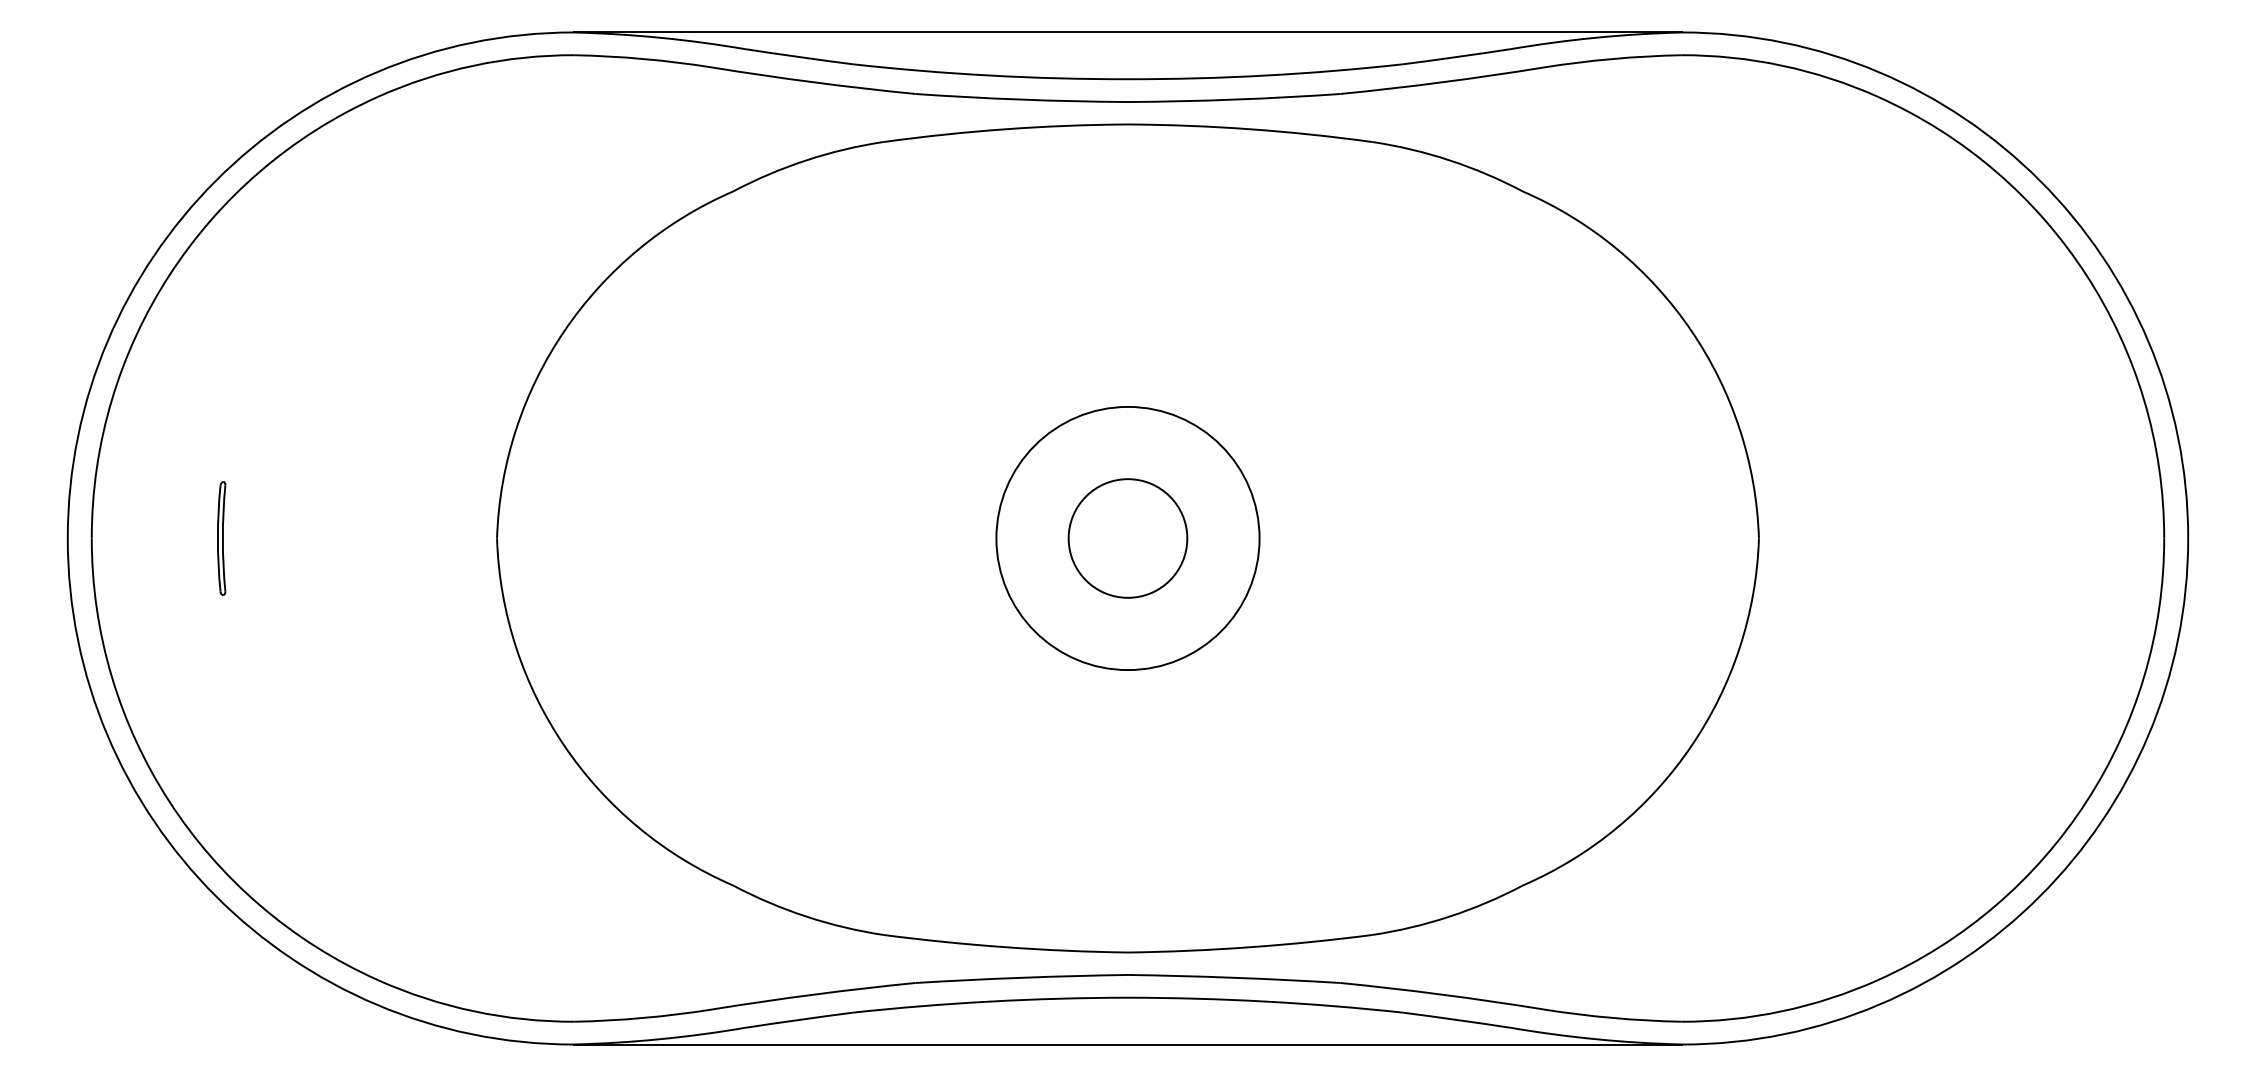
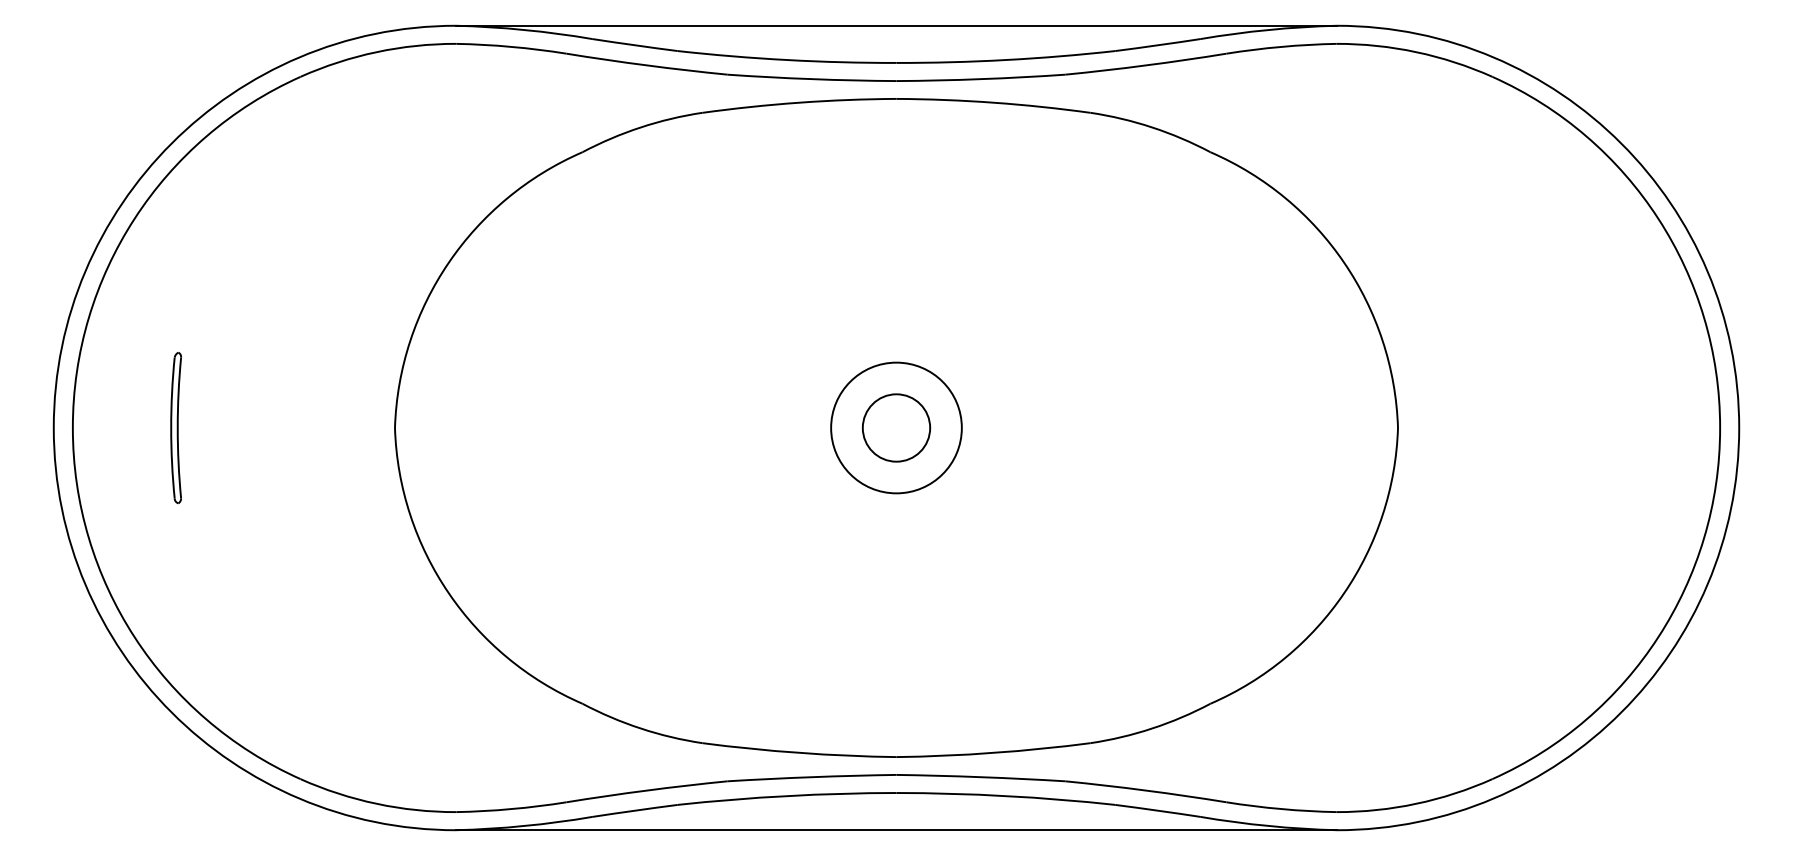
part: (220, 537) -> (175, 427), size x1.67
circle: (1128, 537) -> (896, 427), size x0.62
circle: (1128, 537) -> (896, 427), size x0.71

